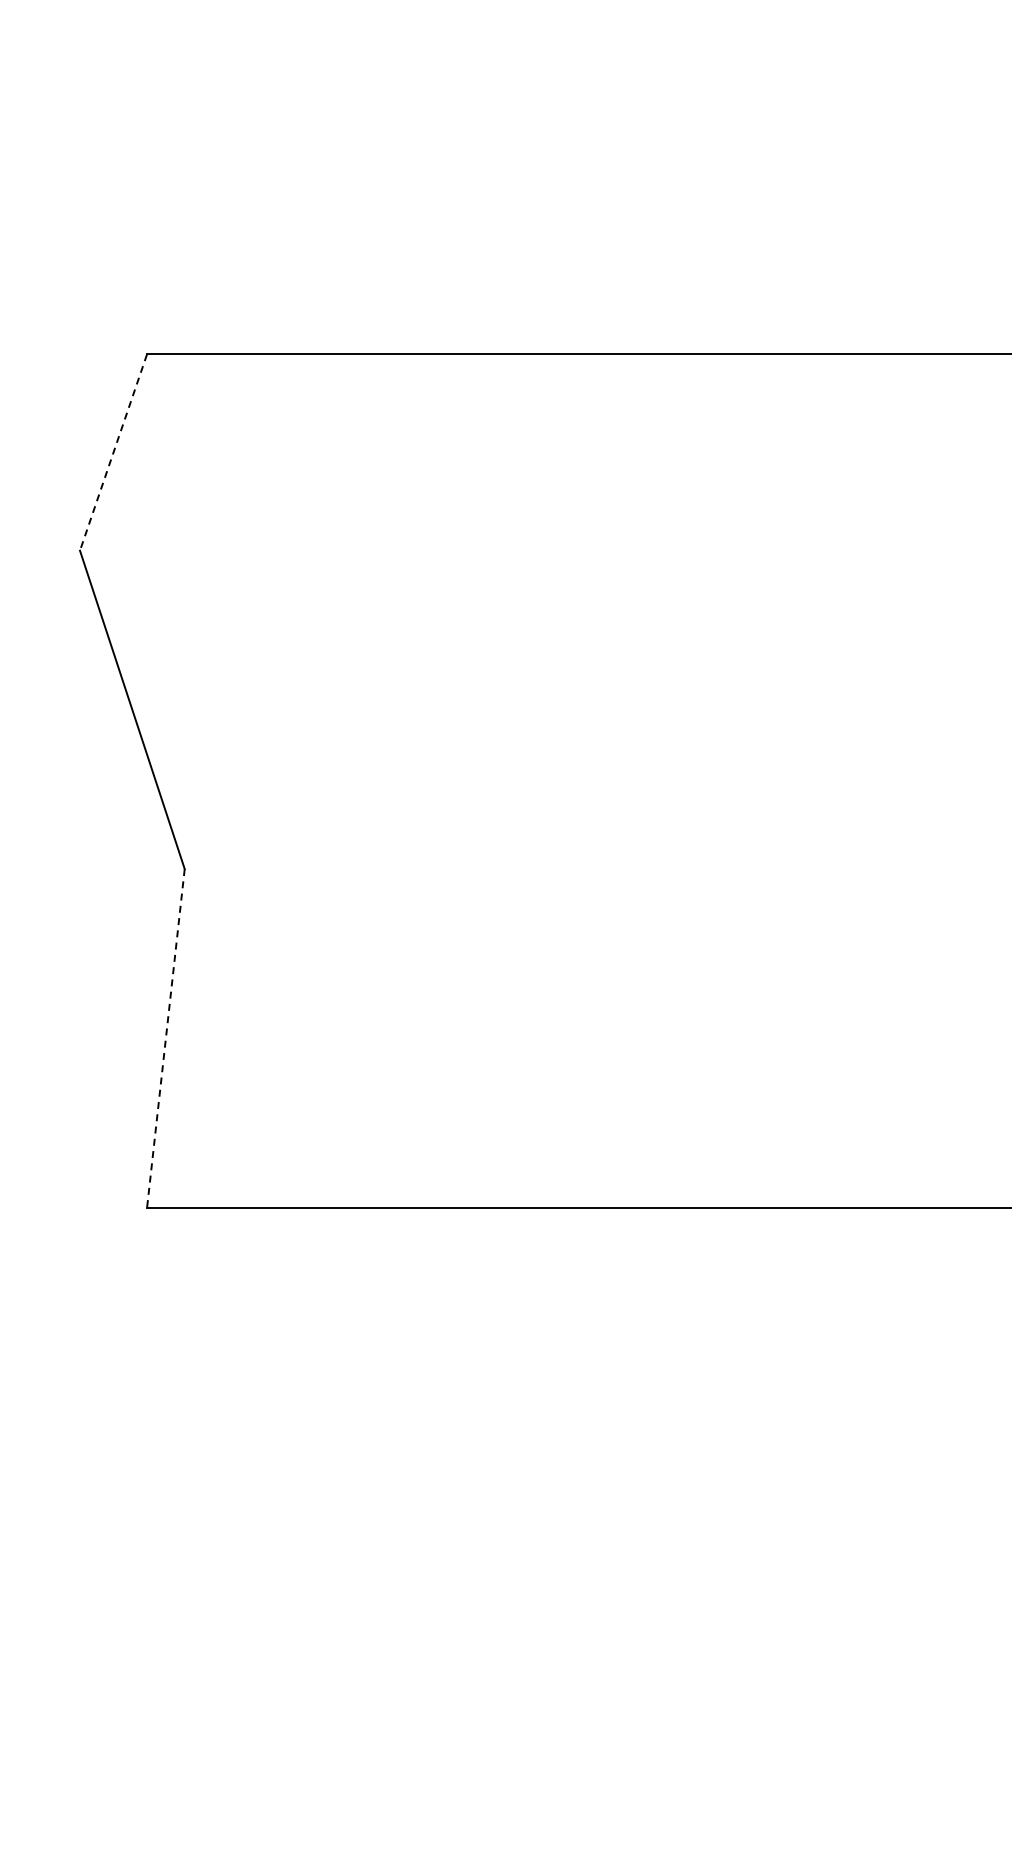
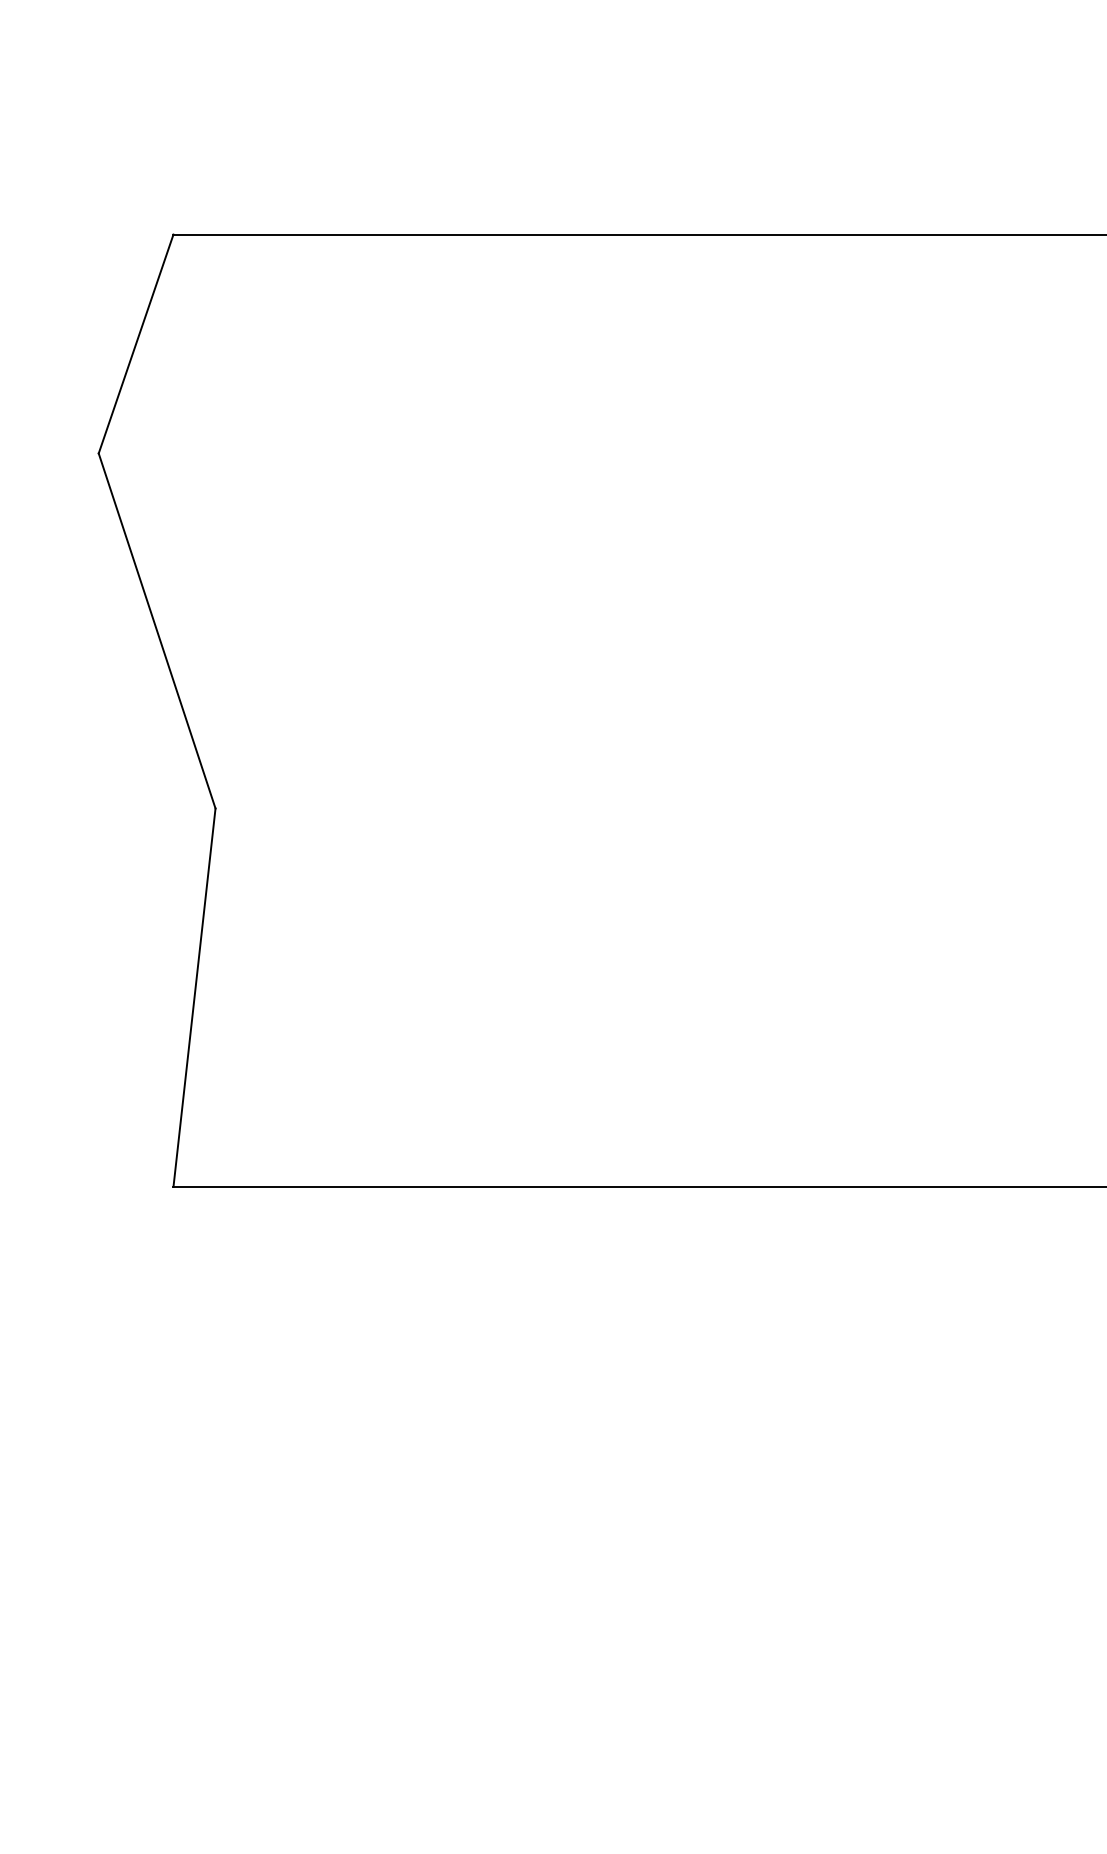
line: (113, 452) -> (136, 343), dashed -> solid
line: (165, 1038) -> (194, 997), dashed -> solid

